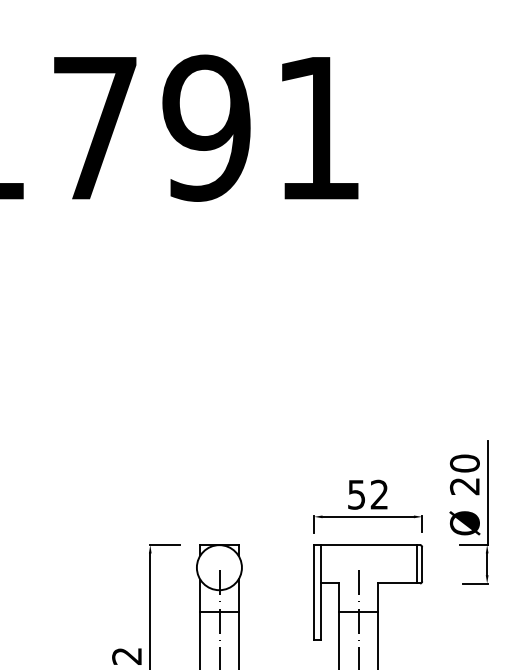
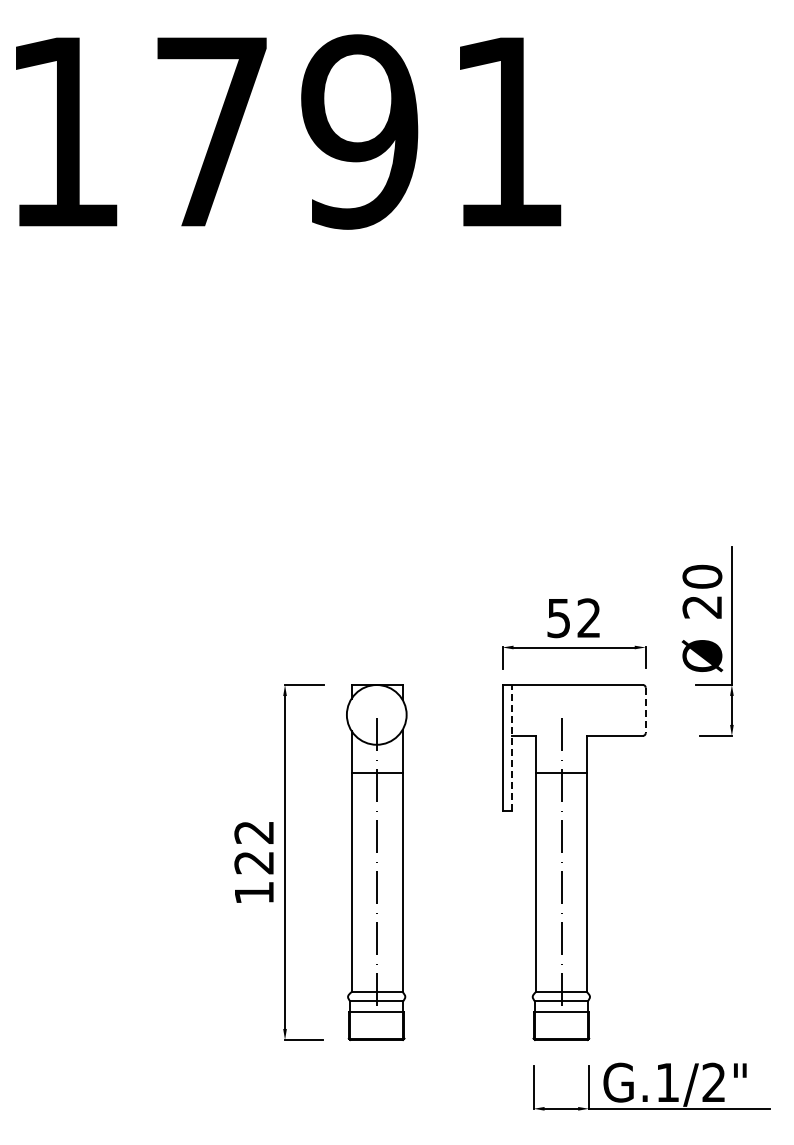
line: (417, 564) -> (639, 710), removed
line: (422, 564) -> (645, 710), solid -> dashed
line: (320, 592) -> (511, 747), solid -> dashed

